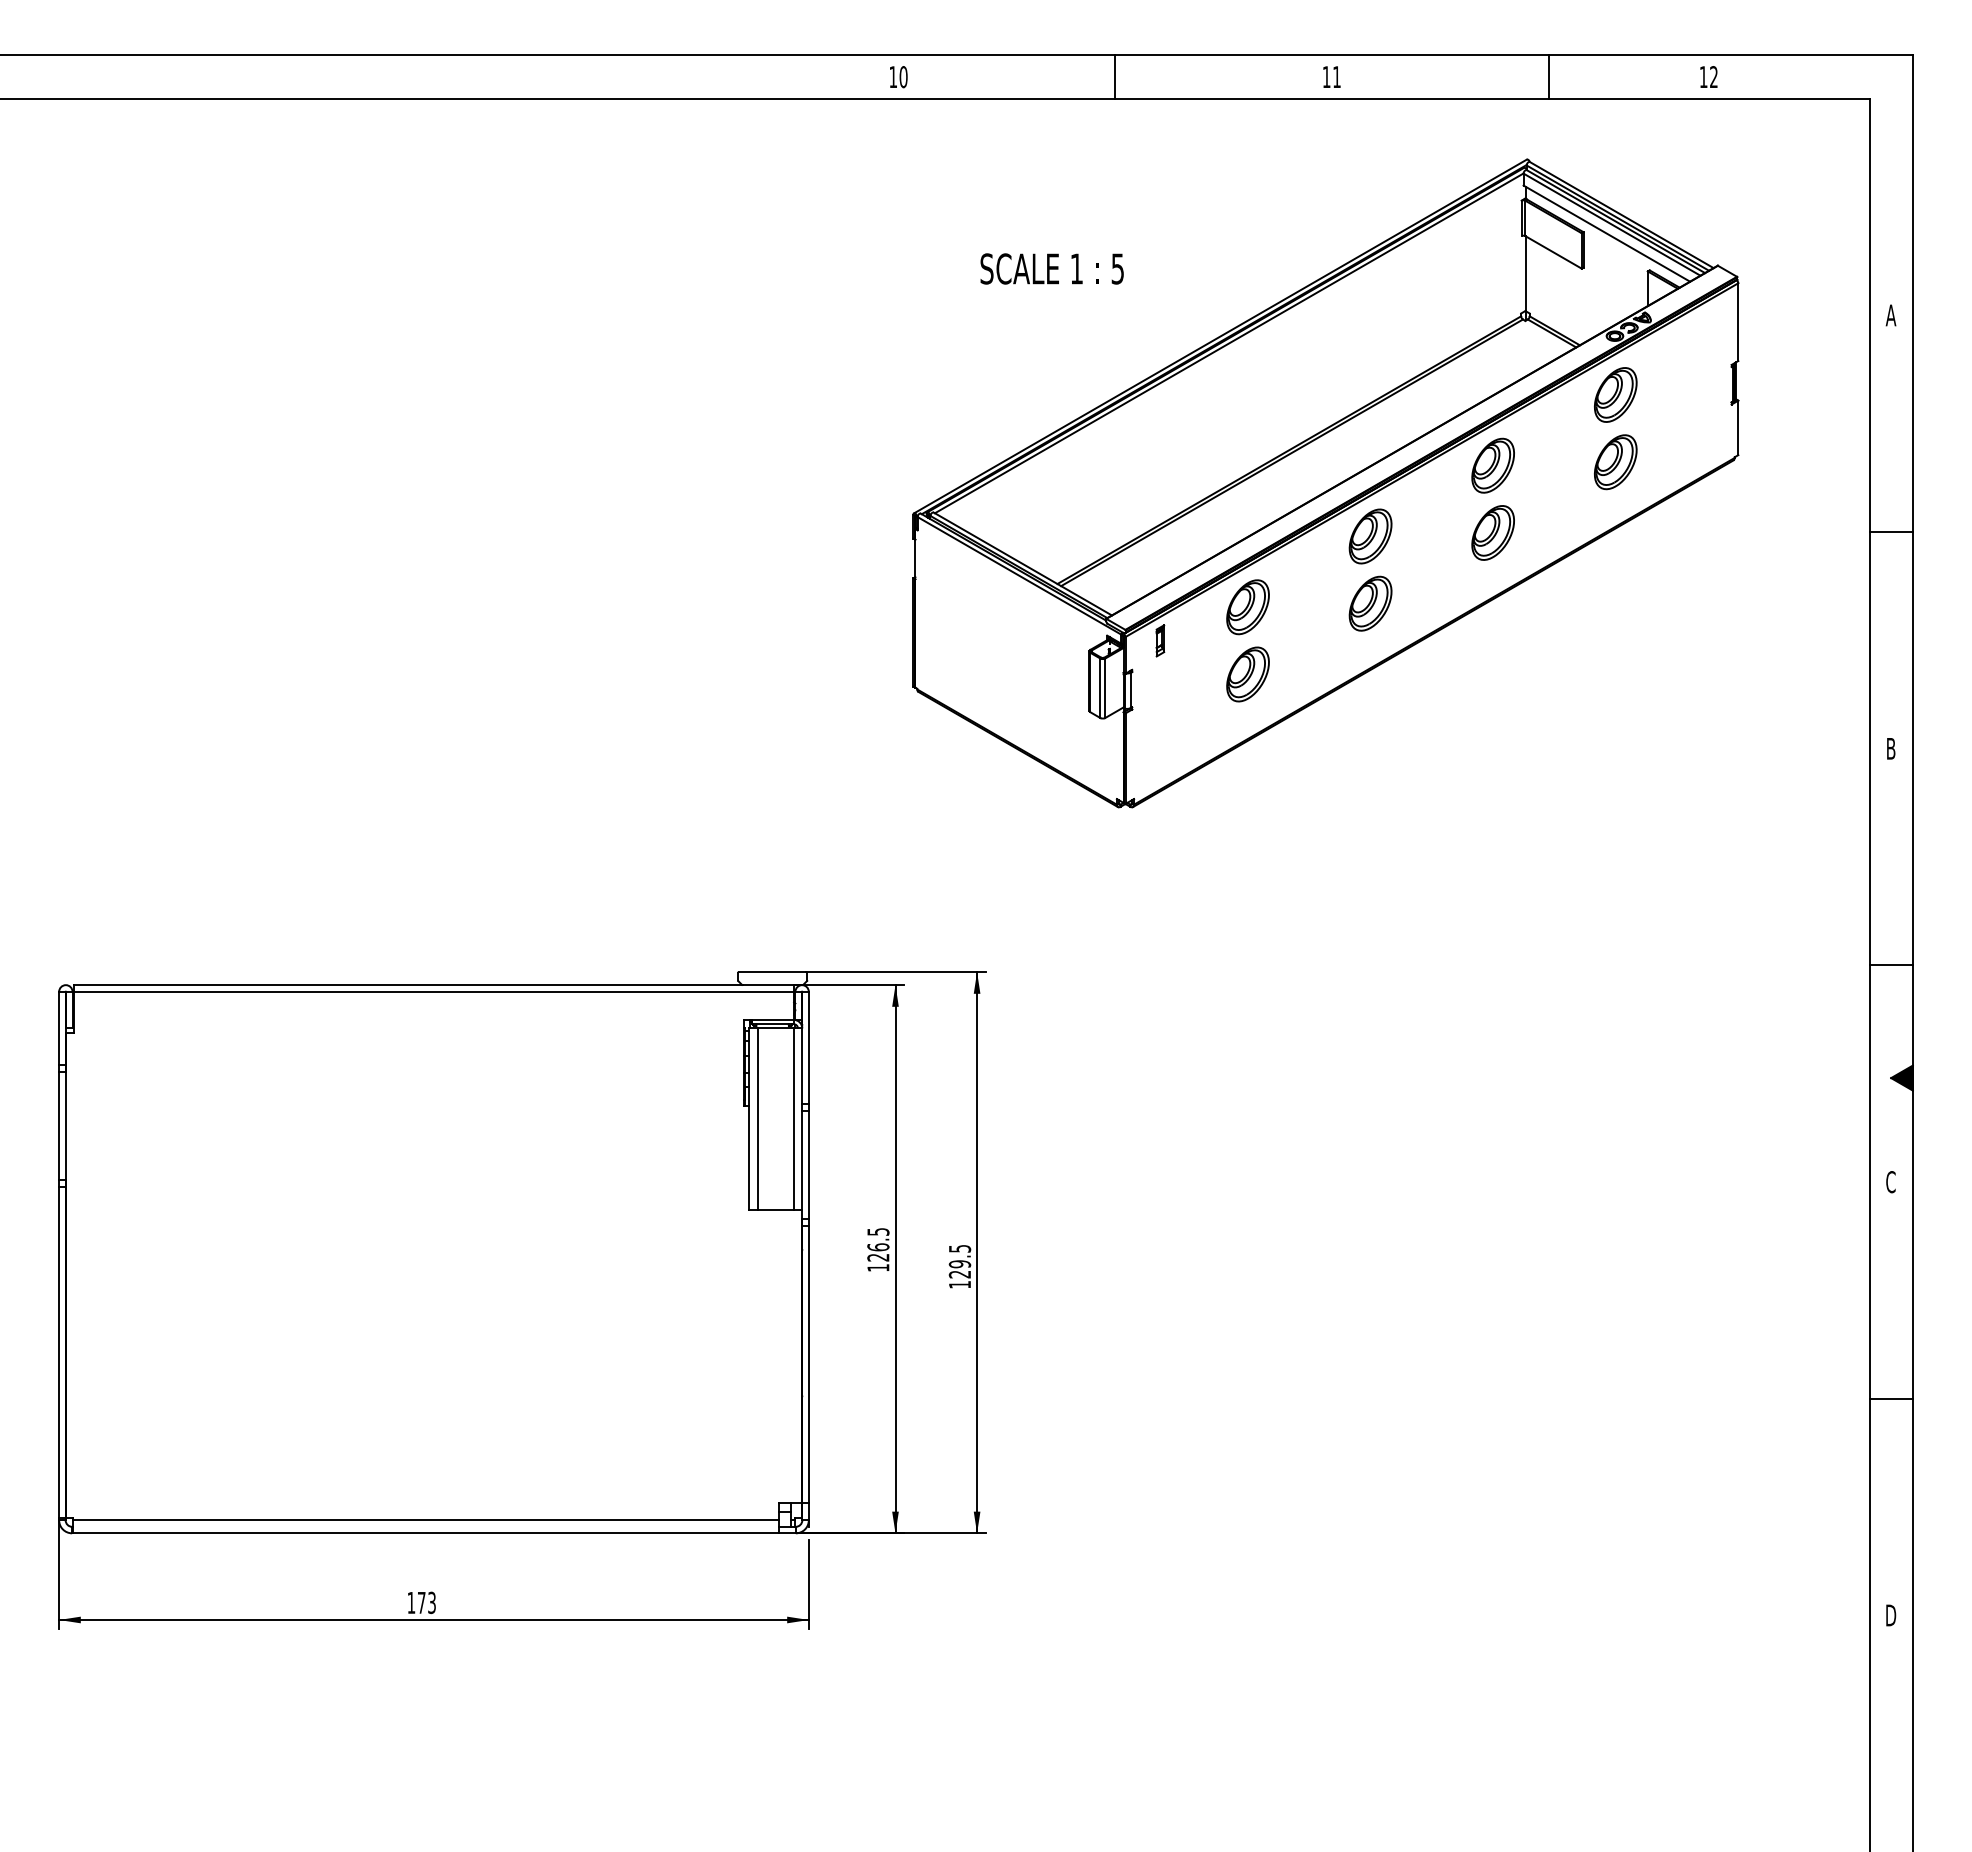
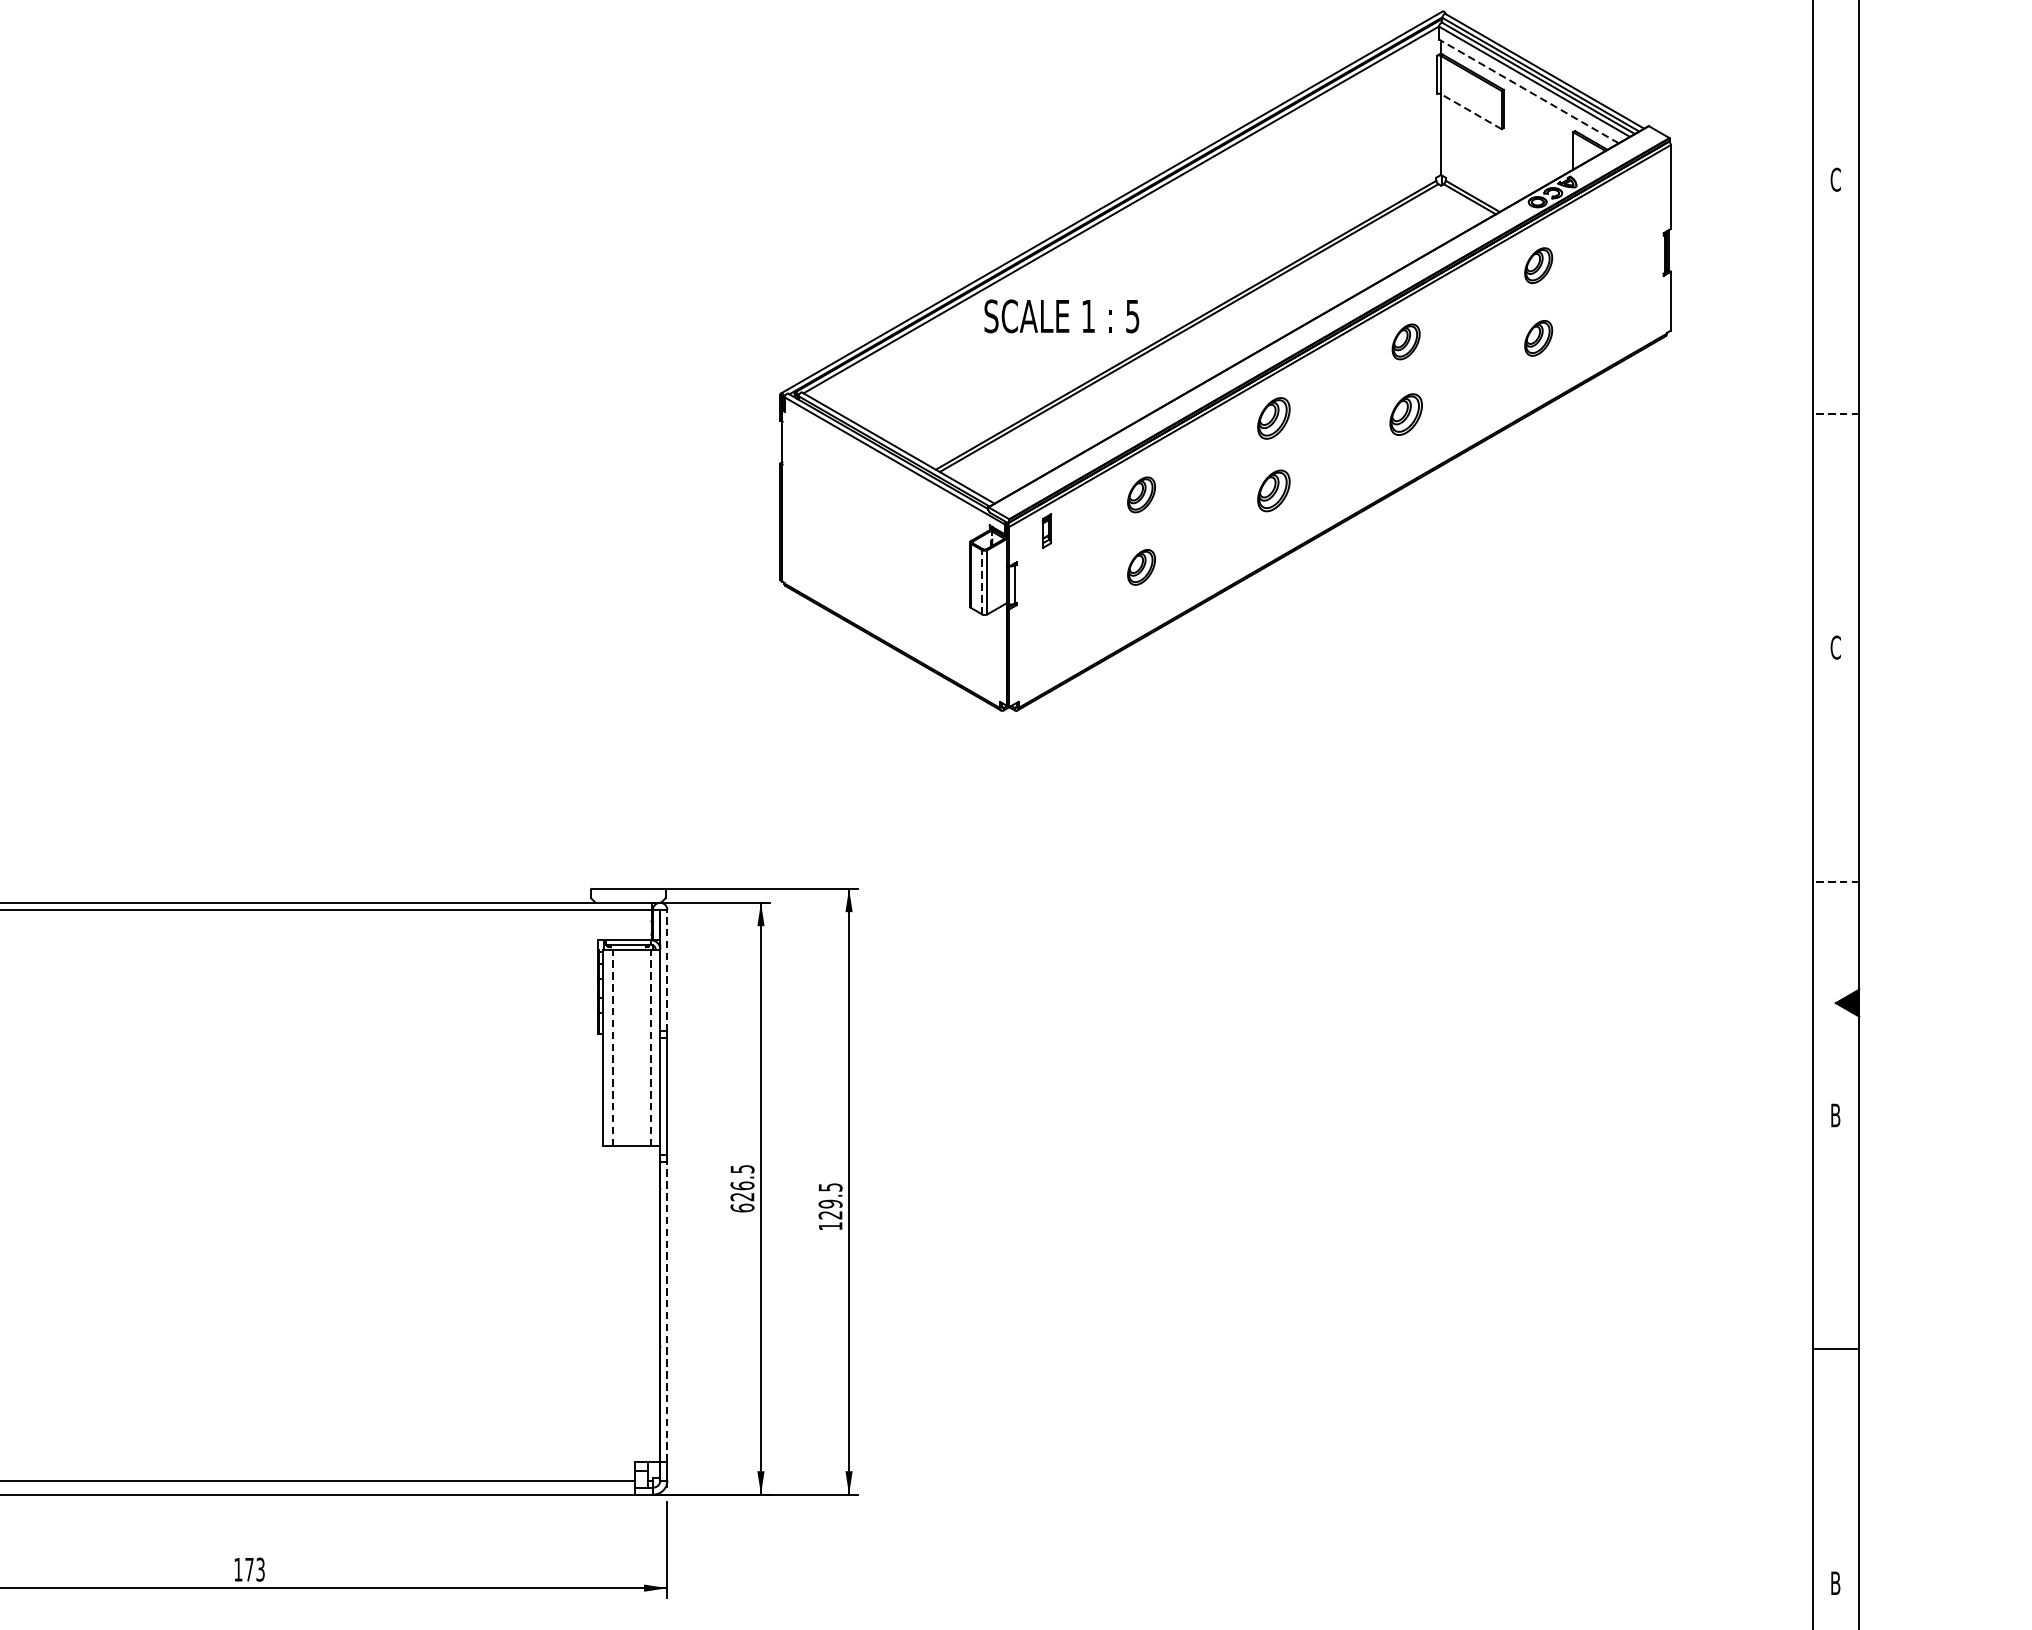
line: (1606, 233) -> (1528, 91), solid -> dashed
line: (1553, 252) -> (1471, 111), solid -> dashed
text: (1051, 268) -> (1061, 315), moved
text: (1890, 315) -> (1835, 179), A -> C
part: (1615, 394) -> (1538, 265), size x0.6
part: (1615, 462) -> (1538, 338), size x0.6
part: (1492, 465) -> (1405, 341), size x0.6
part: (1492, 532) -> (1405, 414), size x0.7
line: (1891, 532) -> (1836, 414), solid -> dashed
part: (1370, 536) -> (1273, 418), size x0.7
part: (1370, 603) -> (1273, 490), size x0.7
part: (1247, 607) -> (1140, 495), size x0.6
part: (1247, 674) -> (1140, 567), size x0.6
line: (1100, 688) -> (982, 582), solid -> dashed
text: (1890, 748) -> (1835, 647), B -> C
line: (1891, 965) -> (1836, 881), solid -> dashed
line: (808, 1047) -> (667, 970), solid -> dashed
line: (758, 1118) -> (613, 1046), solid -> dashed
line: (793, 1118) -> (650, 1046), solid -> dashed
text: (1890, 1182) -> (1835, 1115), C -> B
text: (878, 1267) -> (742, 1207), 126.5 -> 626.5
line: (808, 1364) -> (667, 1312), solid -> dashed
text: (1891, 1615) -> (1836, 1583), D -> B

